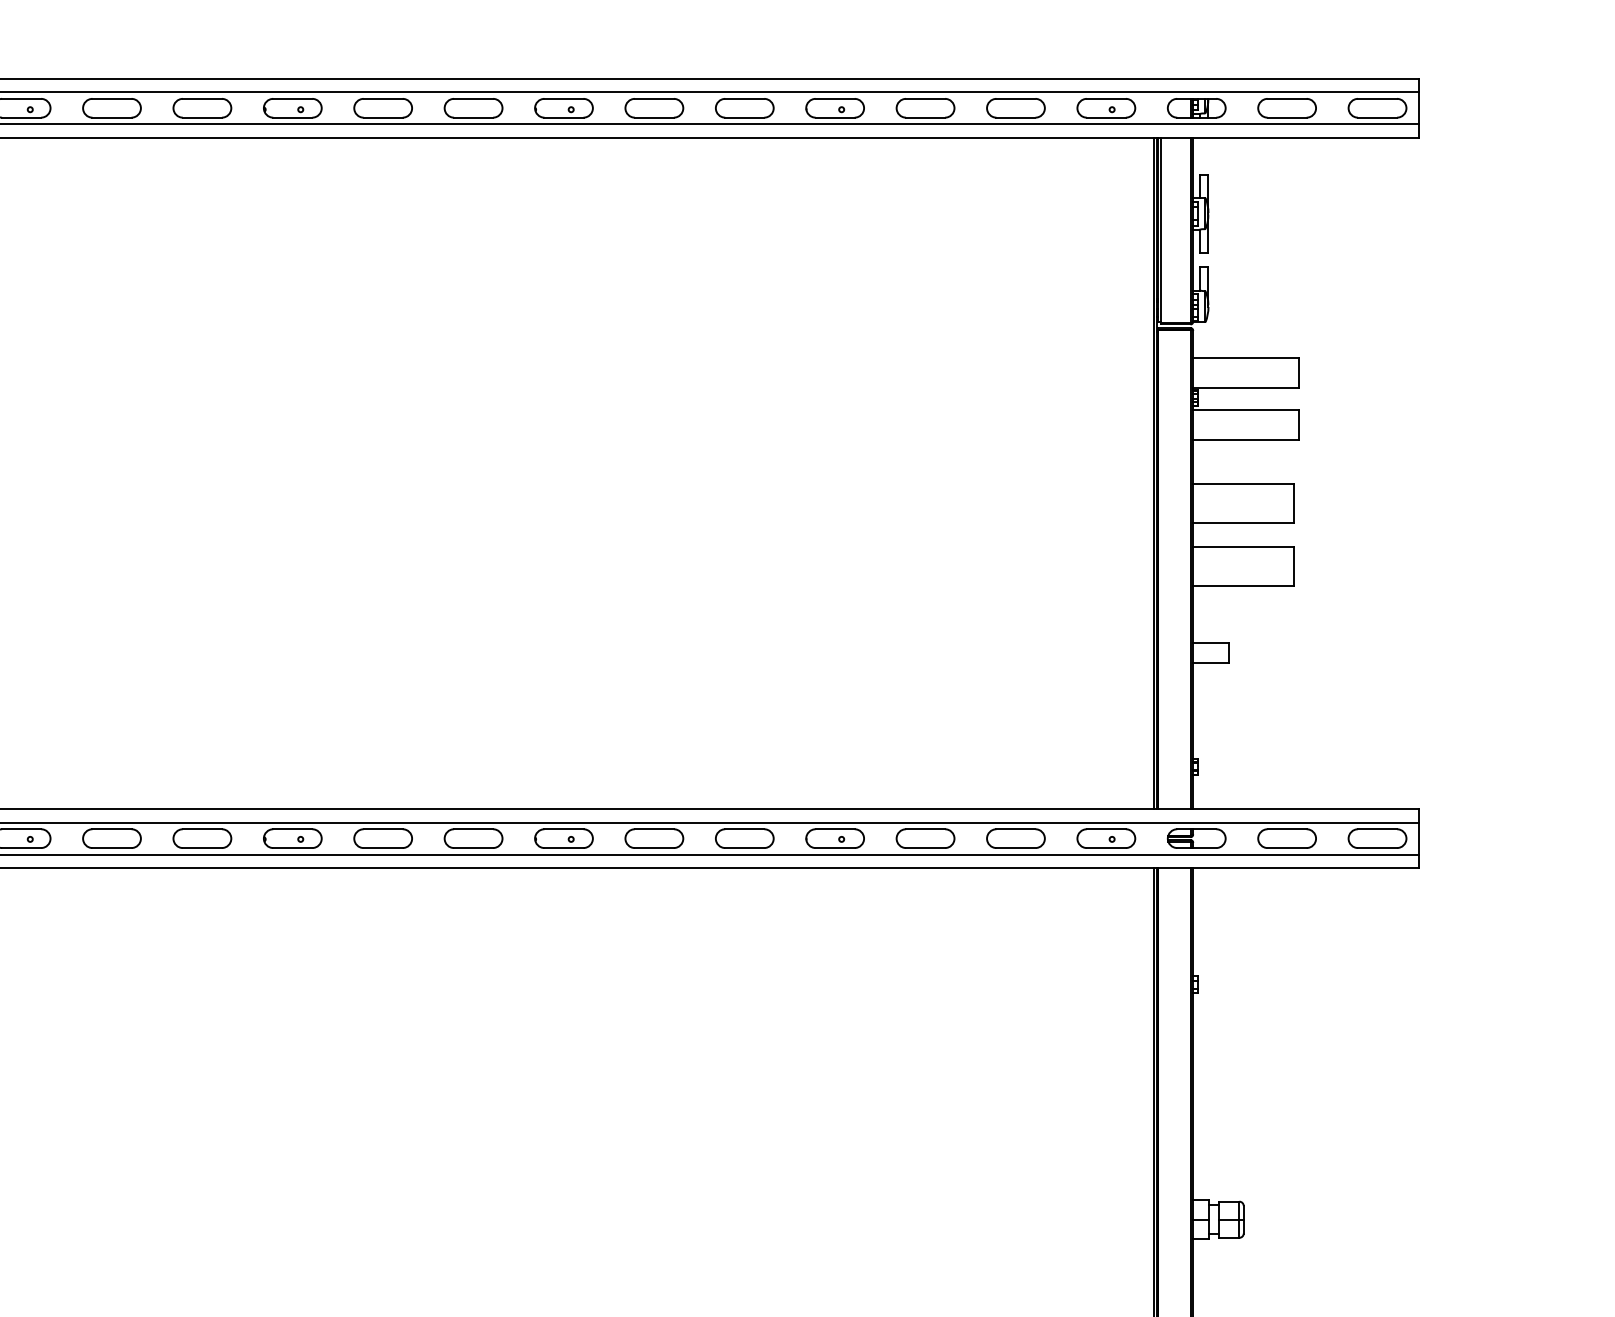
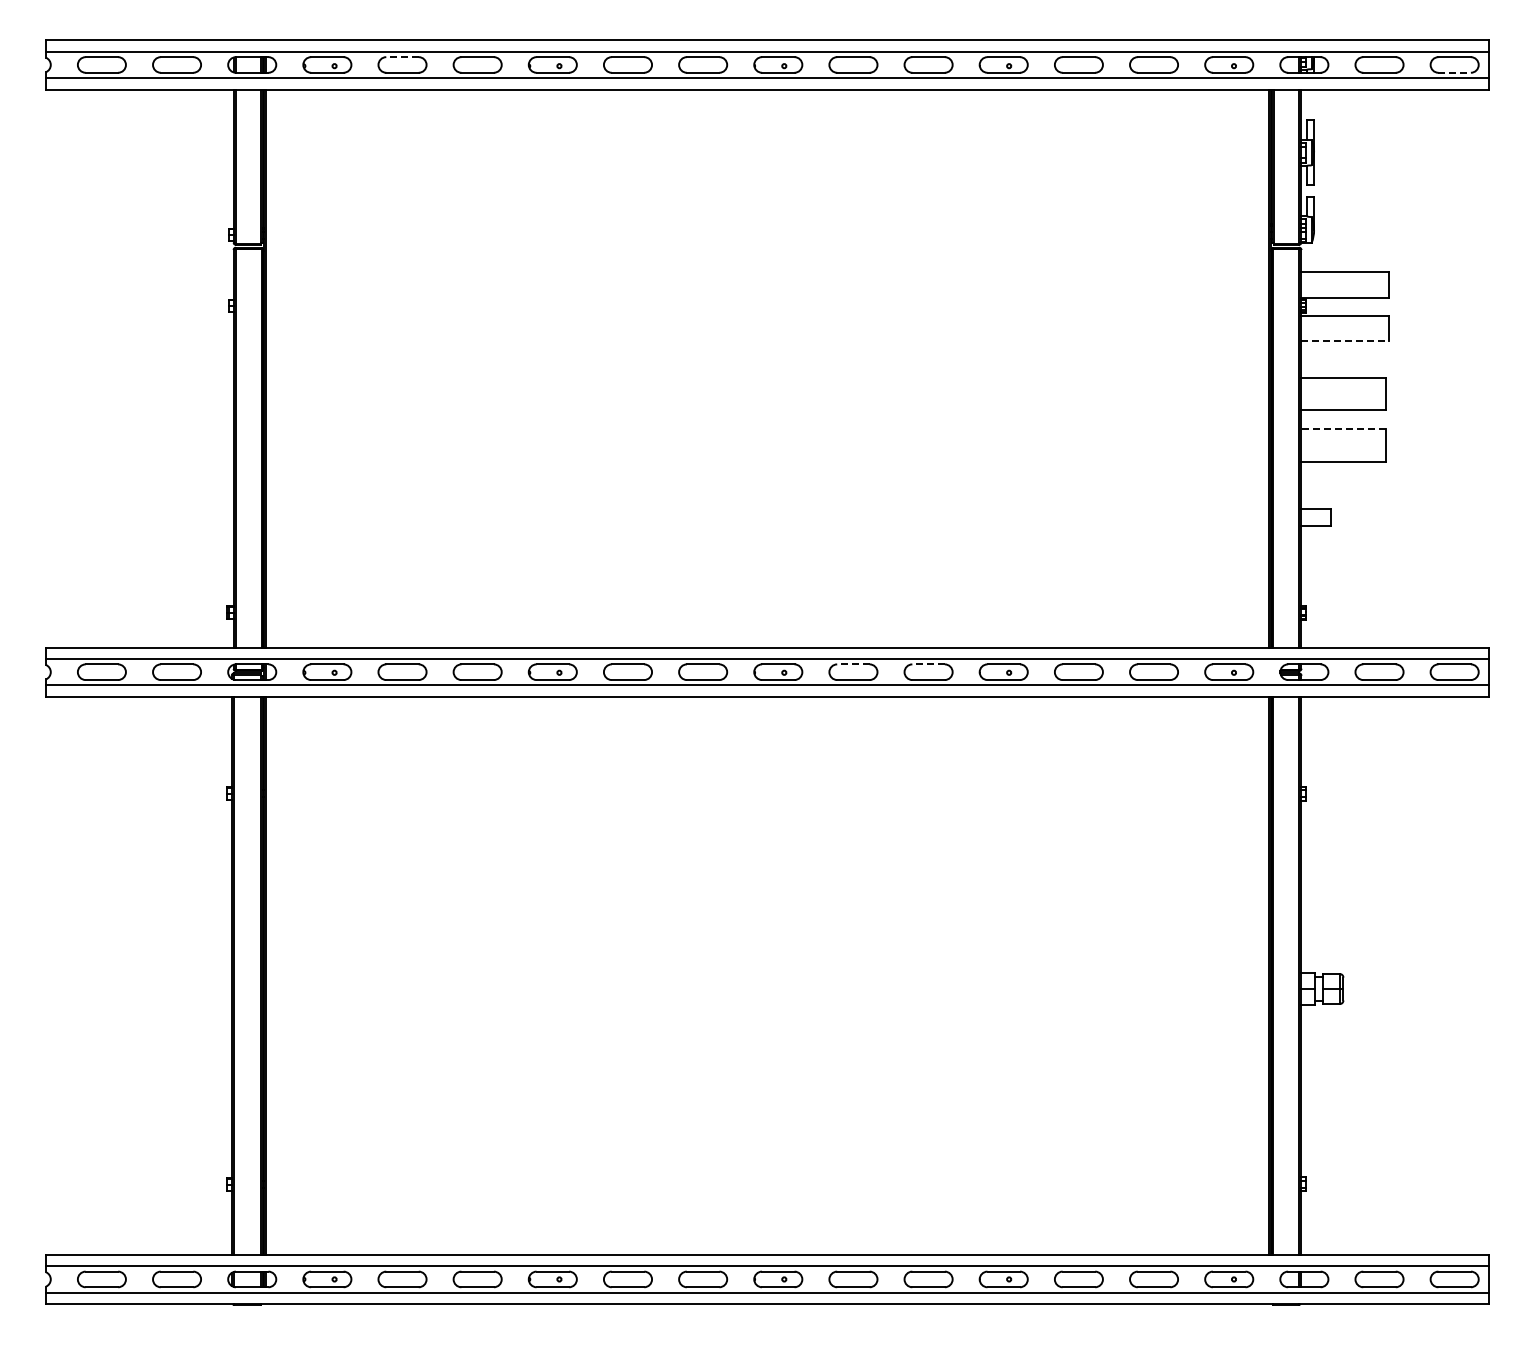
line: (111, 99) -> (402, 57), solid -> dashed
line: (1378, 117) -> (1455, 72), solid -> dashed
line: (1246, 439) -> (1345, 340), solid -> dashed
line: (1242, 546) -> (1342, 429), solid -> dashed
line: (653, 829) -> (852, 664), solid -> dashed
line: (744, 829) -> (928, 664), solid -> dashed

